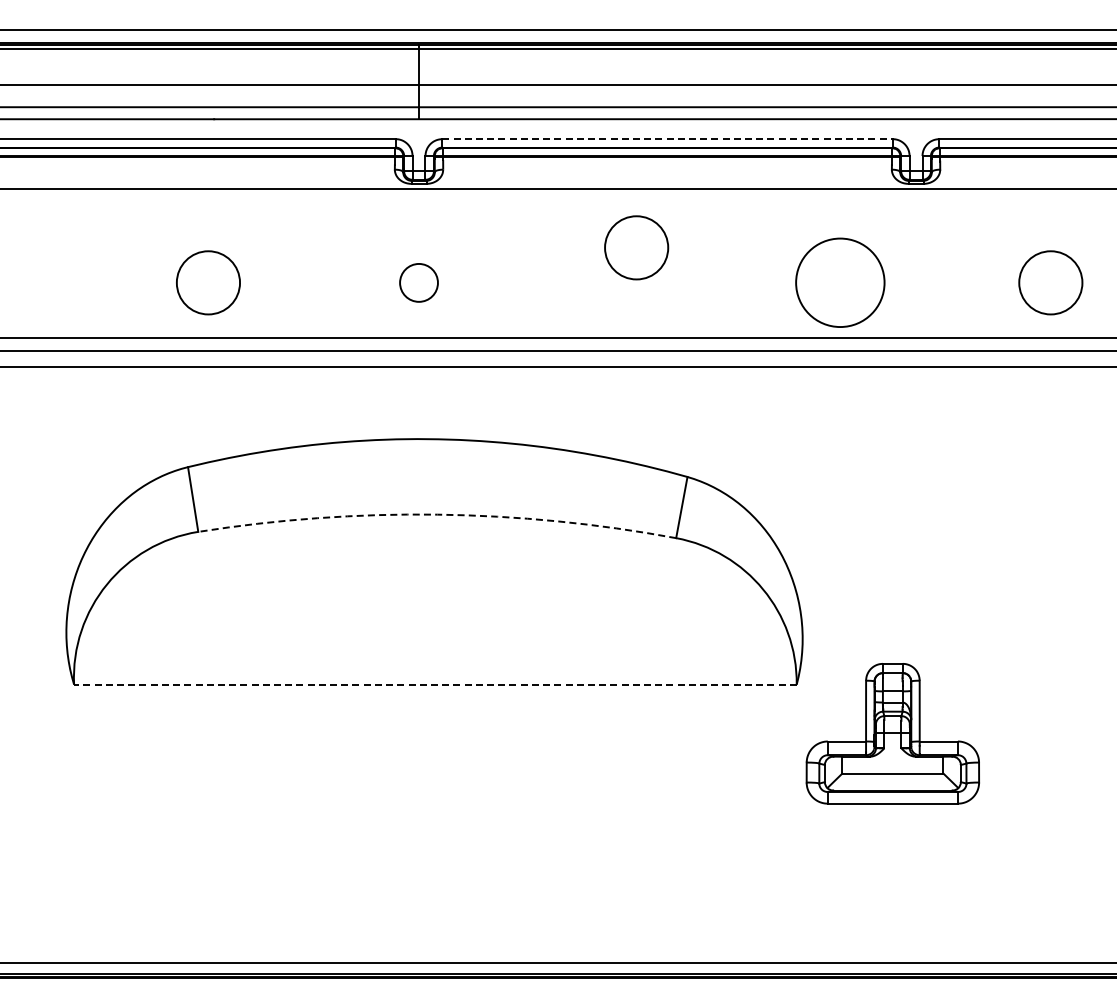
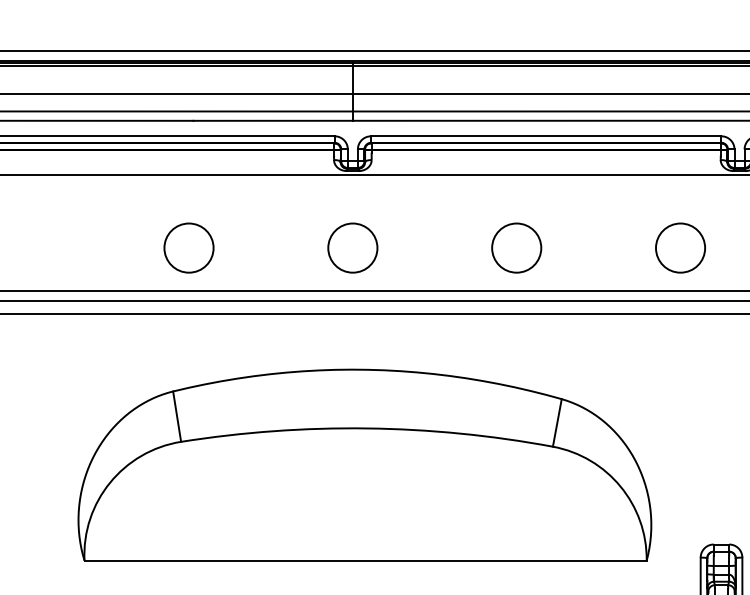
line: (668, 139) -> (546, 136), dashed -> solid
circle: (636, 247) -> (516, 247), moved
circle: (418, 282) -> (352, 247), size x1.67
circle: (839, 282) -> (679, 247), size x0.71
arc: (437, 514) -> (367, 428), dashed -> solid
line: (434, 684) -> (364, 560), dashed -> solid

